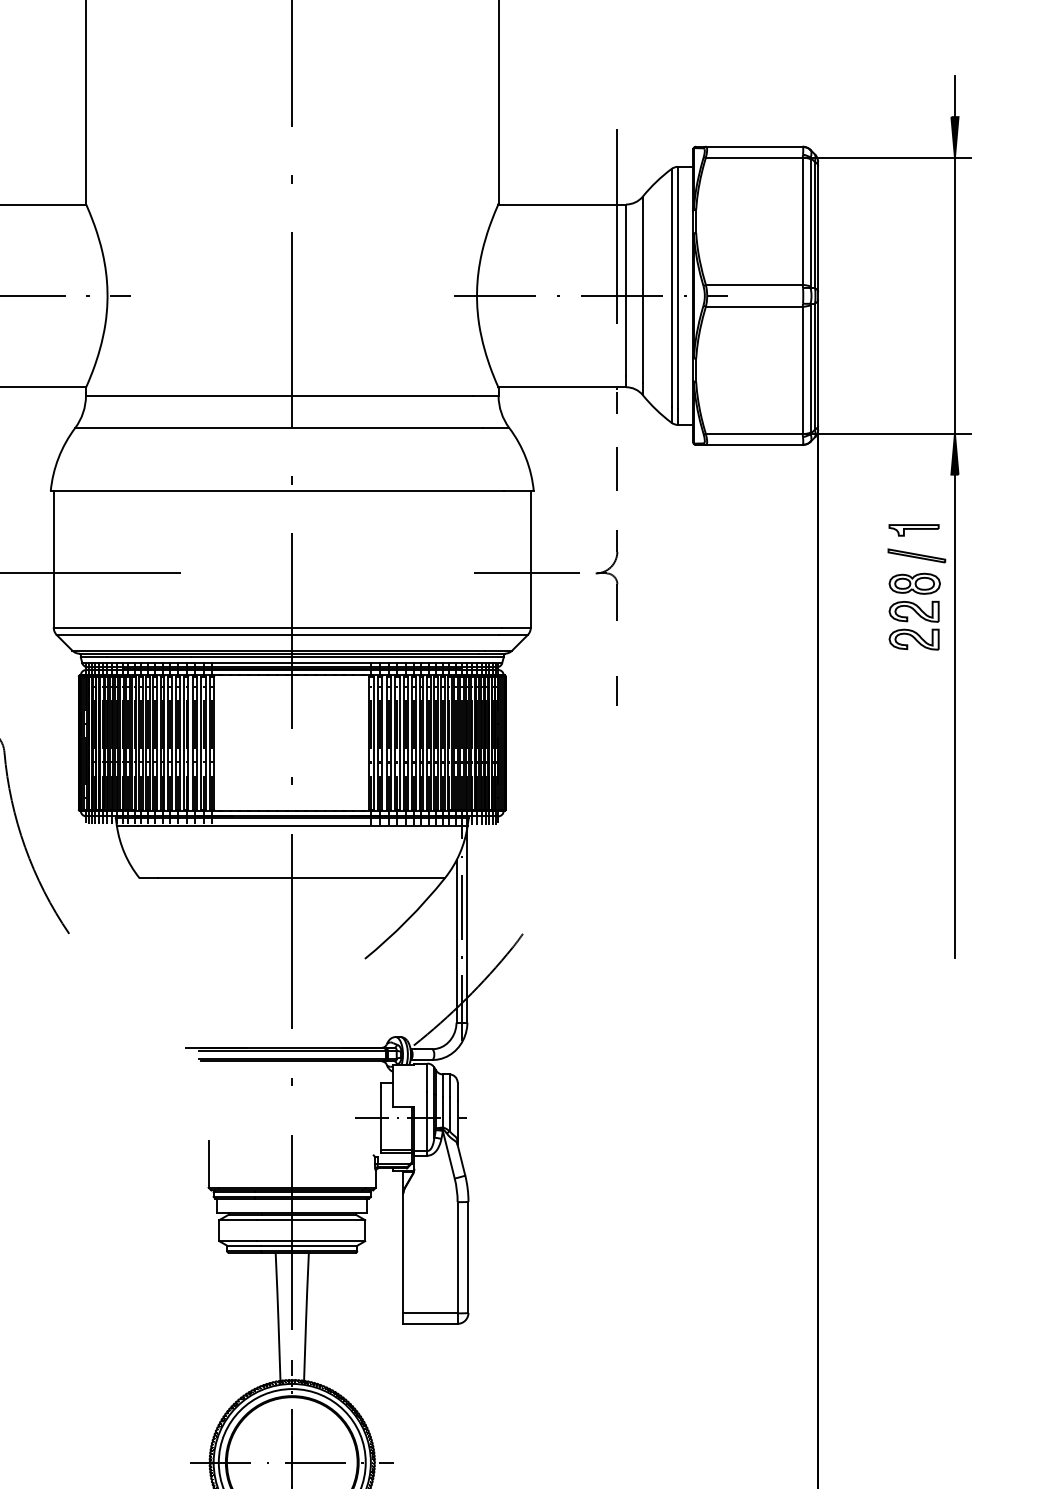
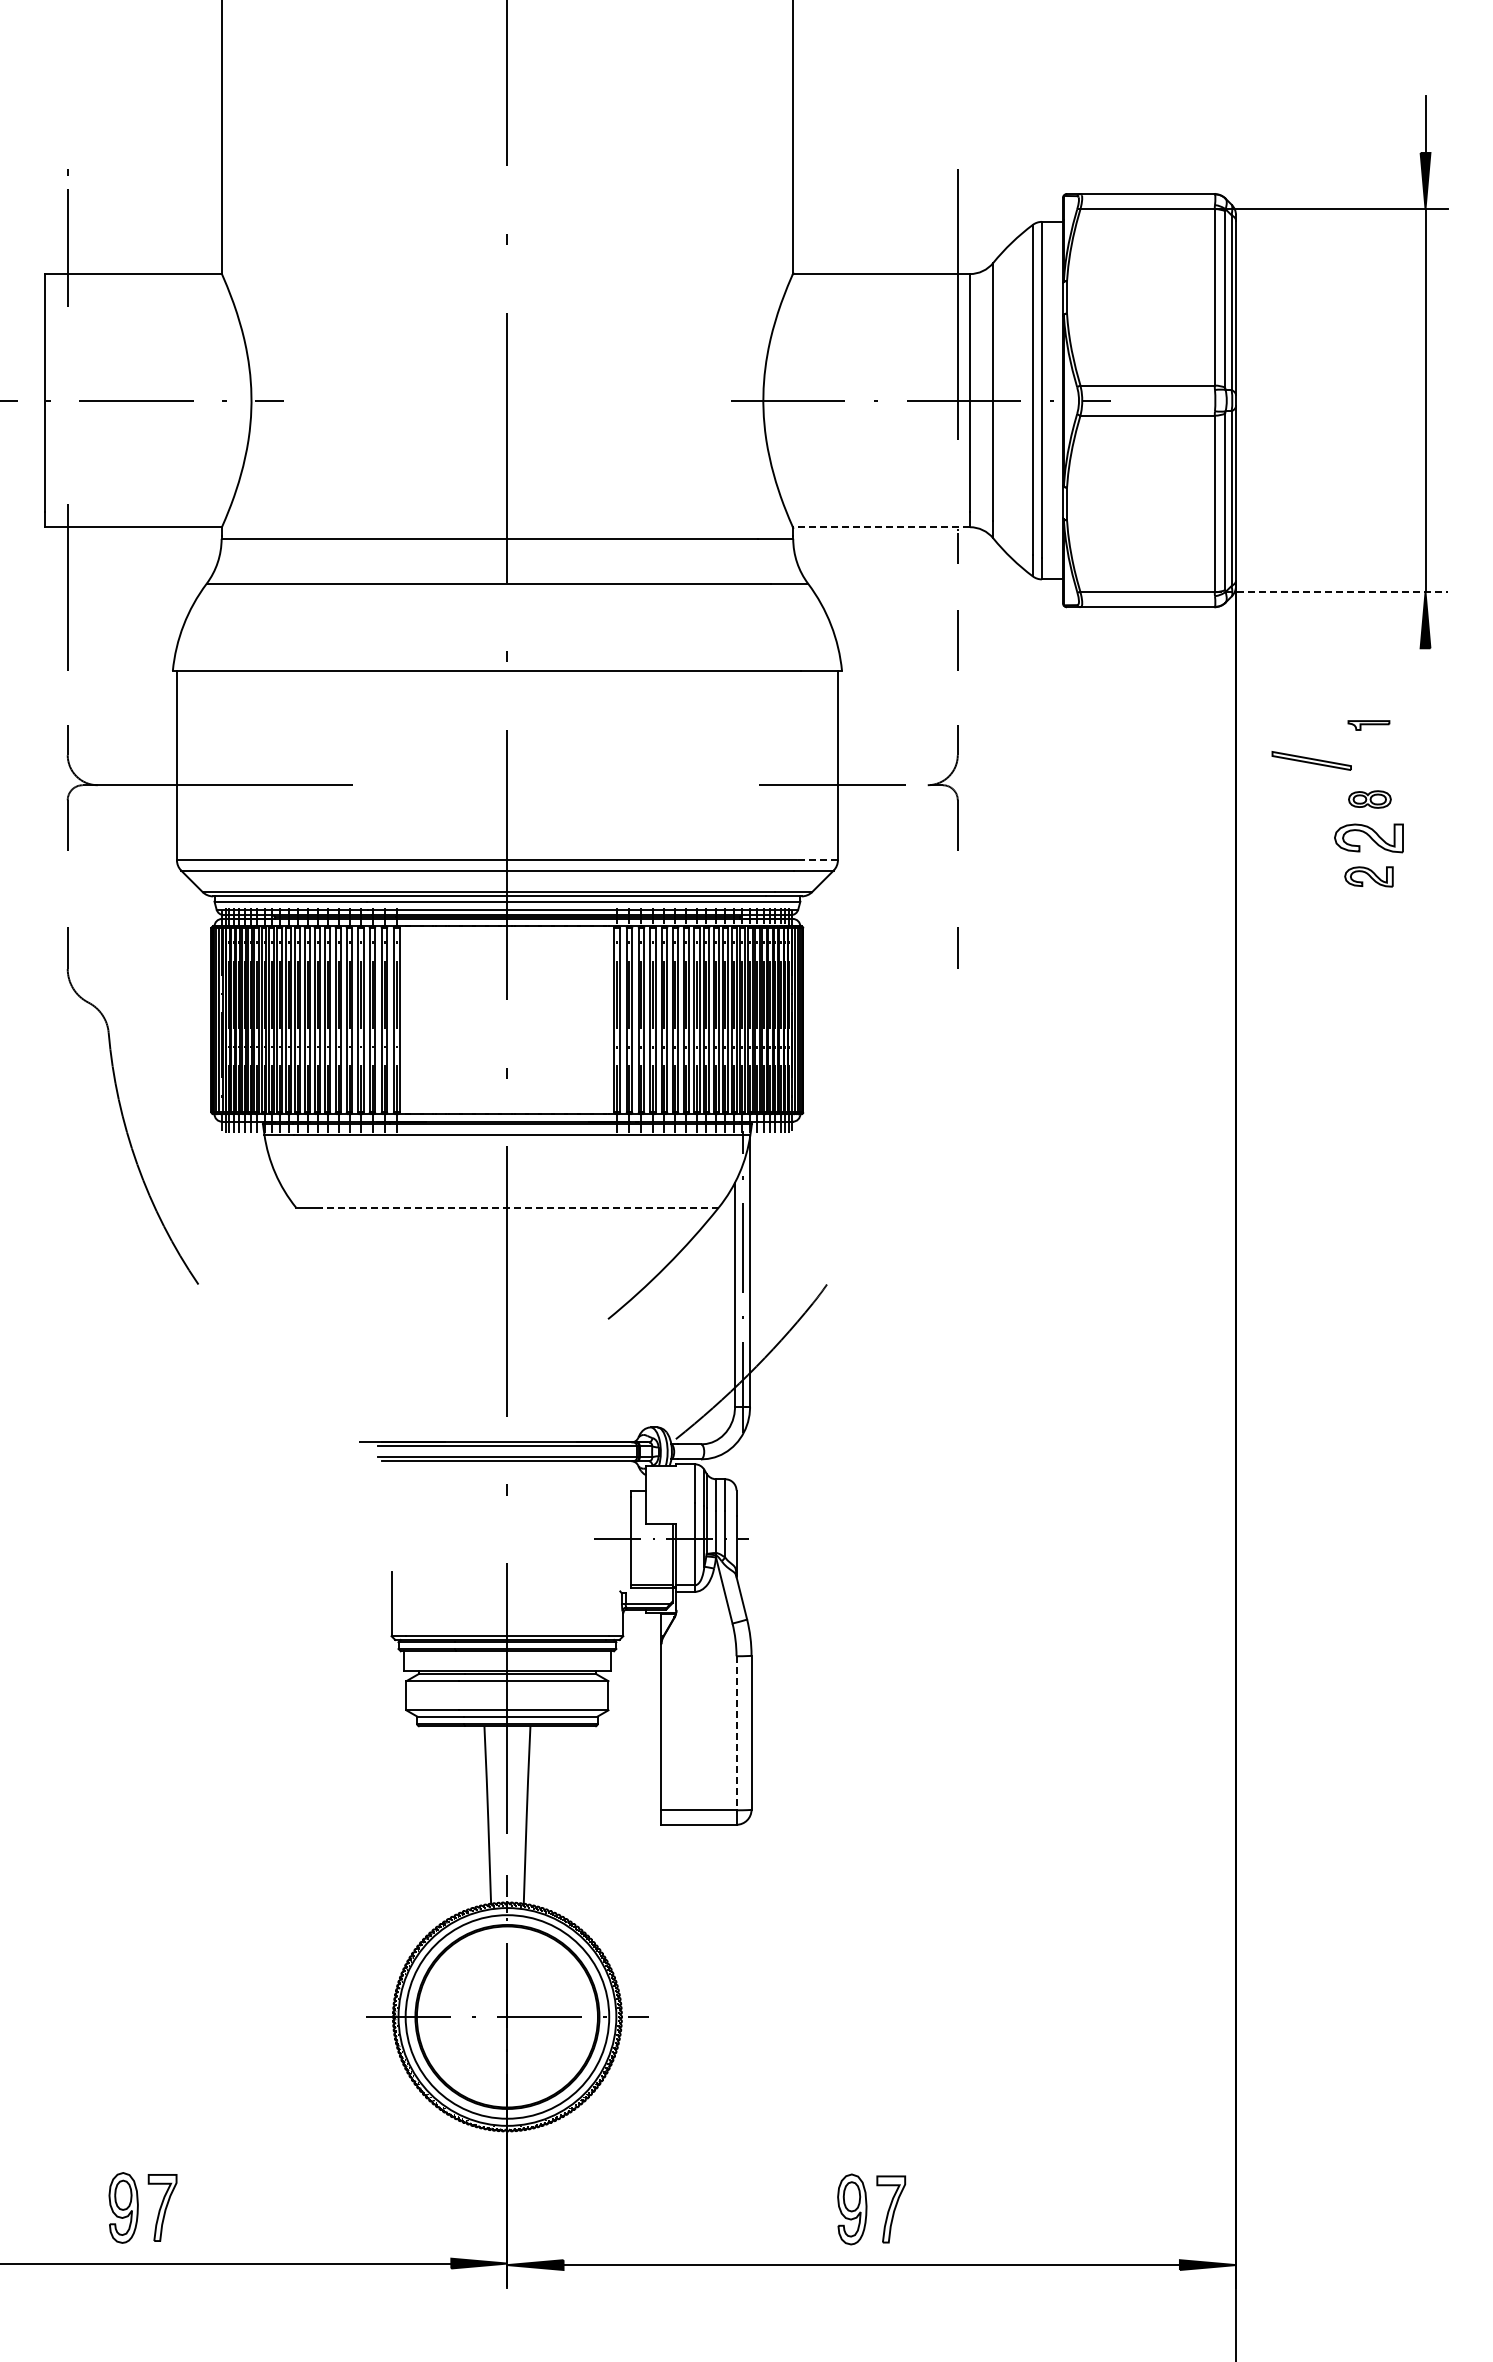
line: (562, 387) -> (881, 527), solid -> dashed
line: (887, 434) -> (1331, 592), solid -> dashed
part: (913, 530) -> (1368, 725), size x0.6
part: (916, 555) -> (1311, 760), moved
part: (914, 583) -> (1369, 799), size x0.6
line: (516, 627) -> (817, 860), solid -> dashed
part: (913, 639) -> (1368, 876), size x0.7
line: (954, 716) -> (1425, 983), removed
line: (300, 878) -> (519, 1207), solid -> dashed
line: (457, 1257) -> (736, 1733), solid -> dashed

